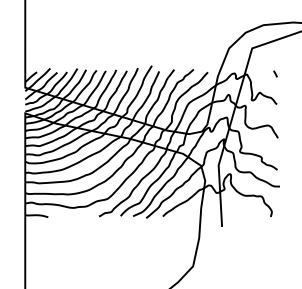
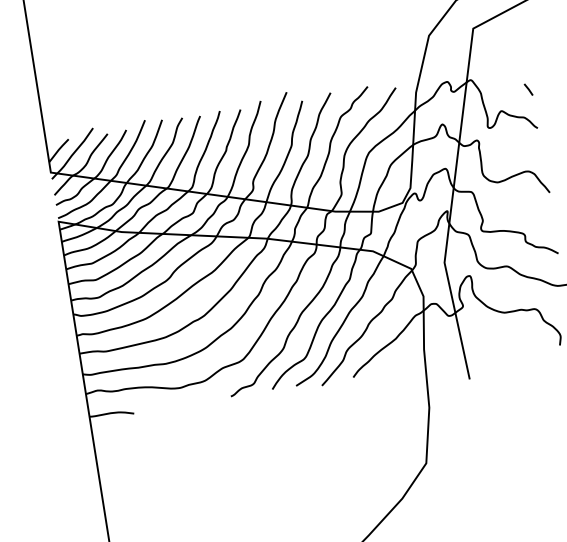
line: (275, 73) -> (528, 88), moved

